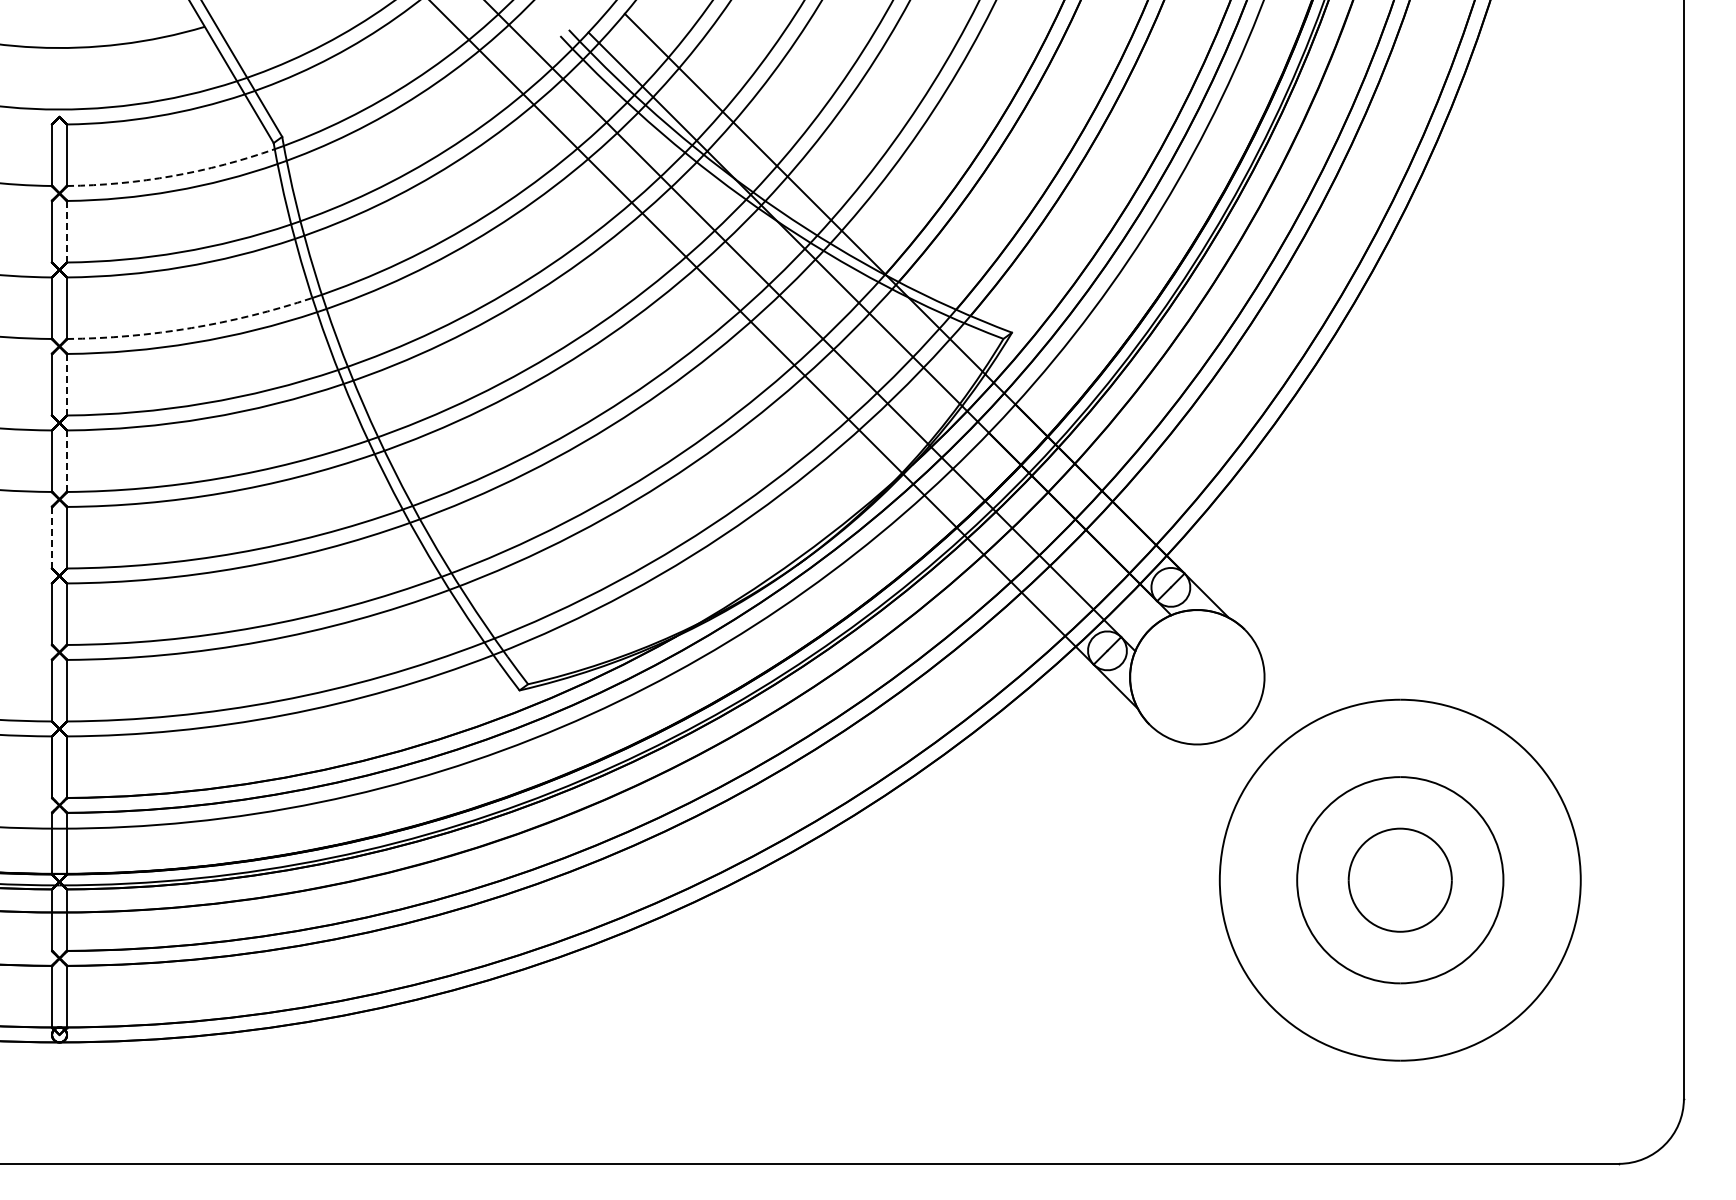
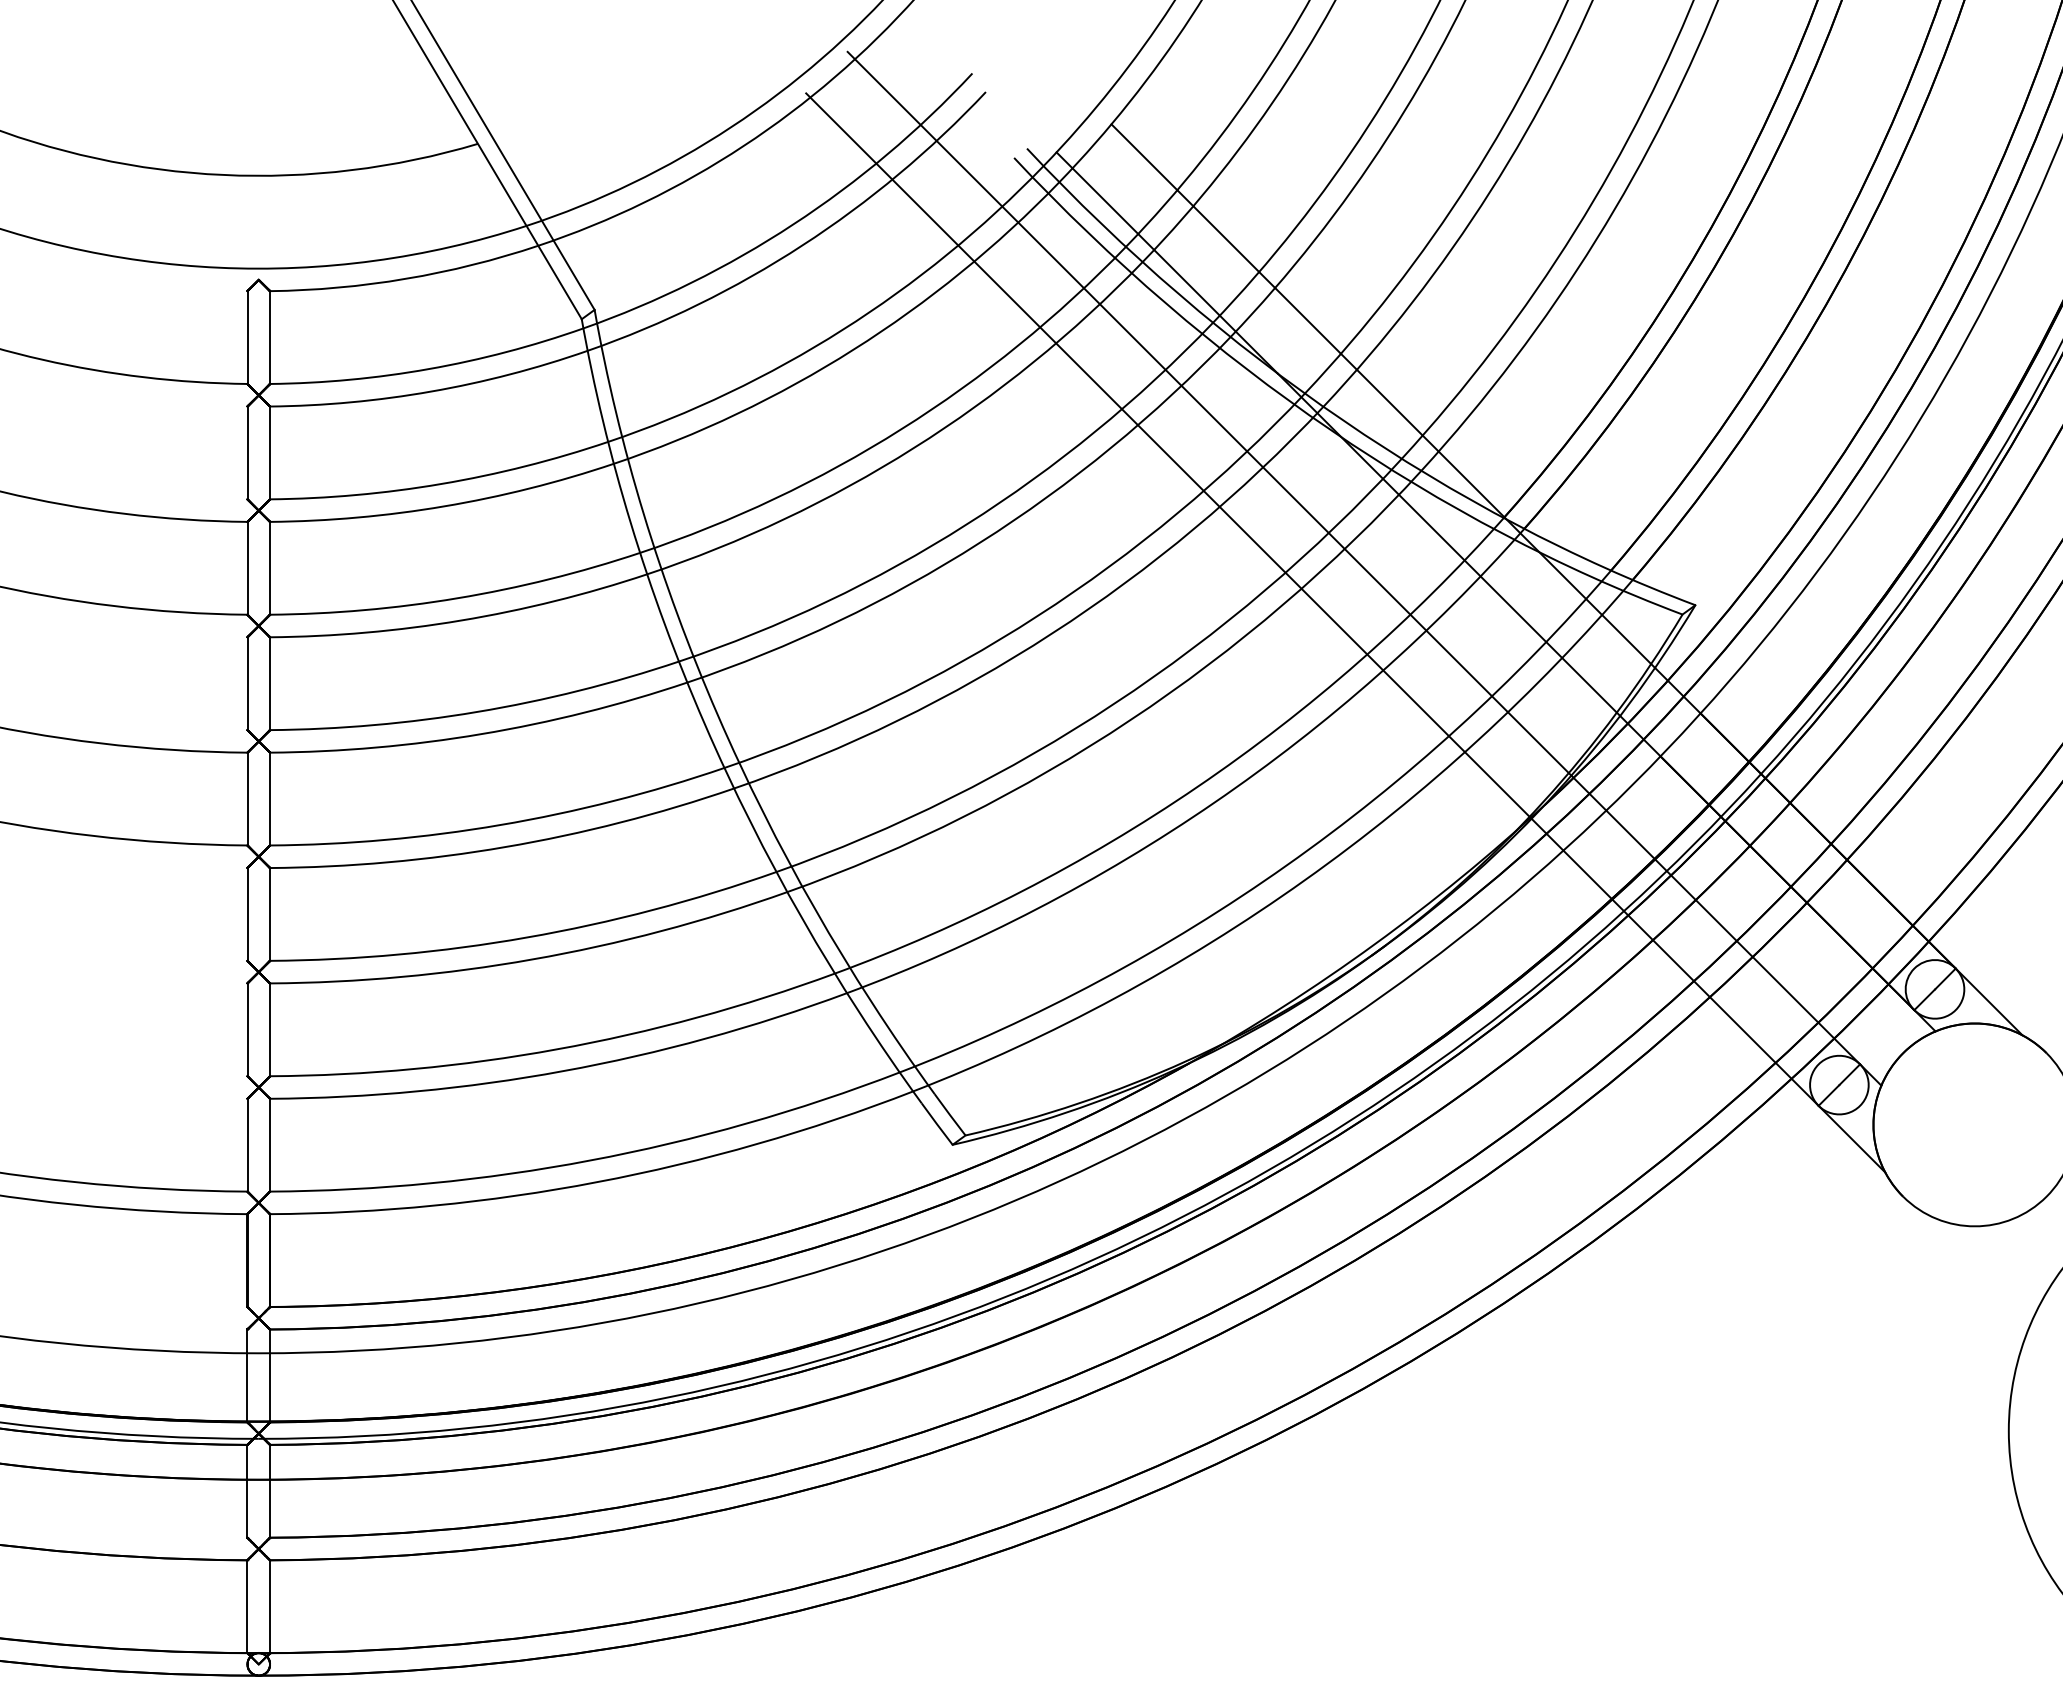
arc: (172, 176) -> (429, 369), dashed -> solid
line: (67, 231) -> (270, 452), dashed -> solid
arc: (191, 328) -> (457, 598), dashed -> solid
line: (67, 384) -> (270, 683), dashed -> solid
line: (67, 461) -> (270, 799), dashed -> solid
line: (52, 537) -> (248, 914), dashed -> solid

